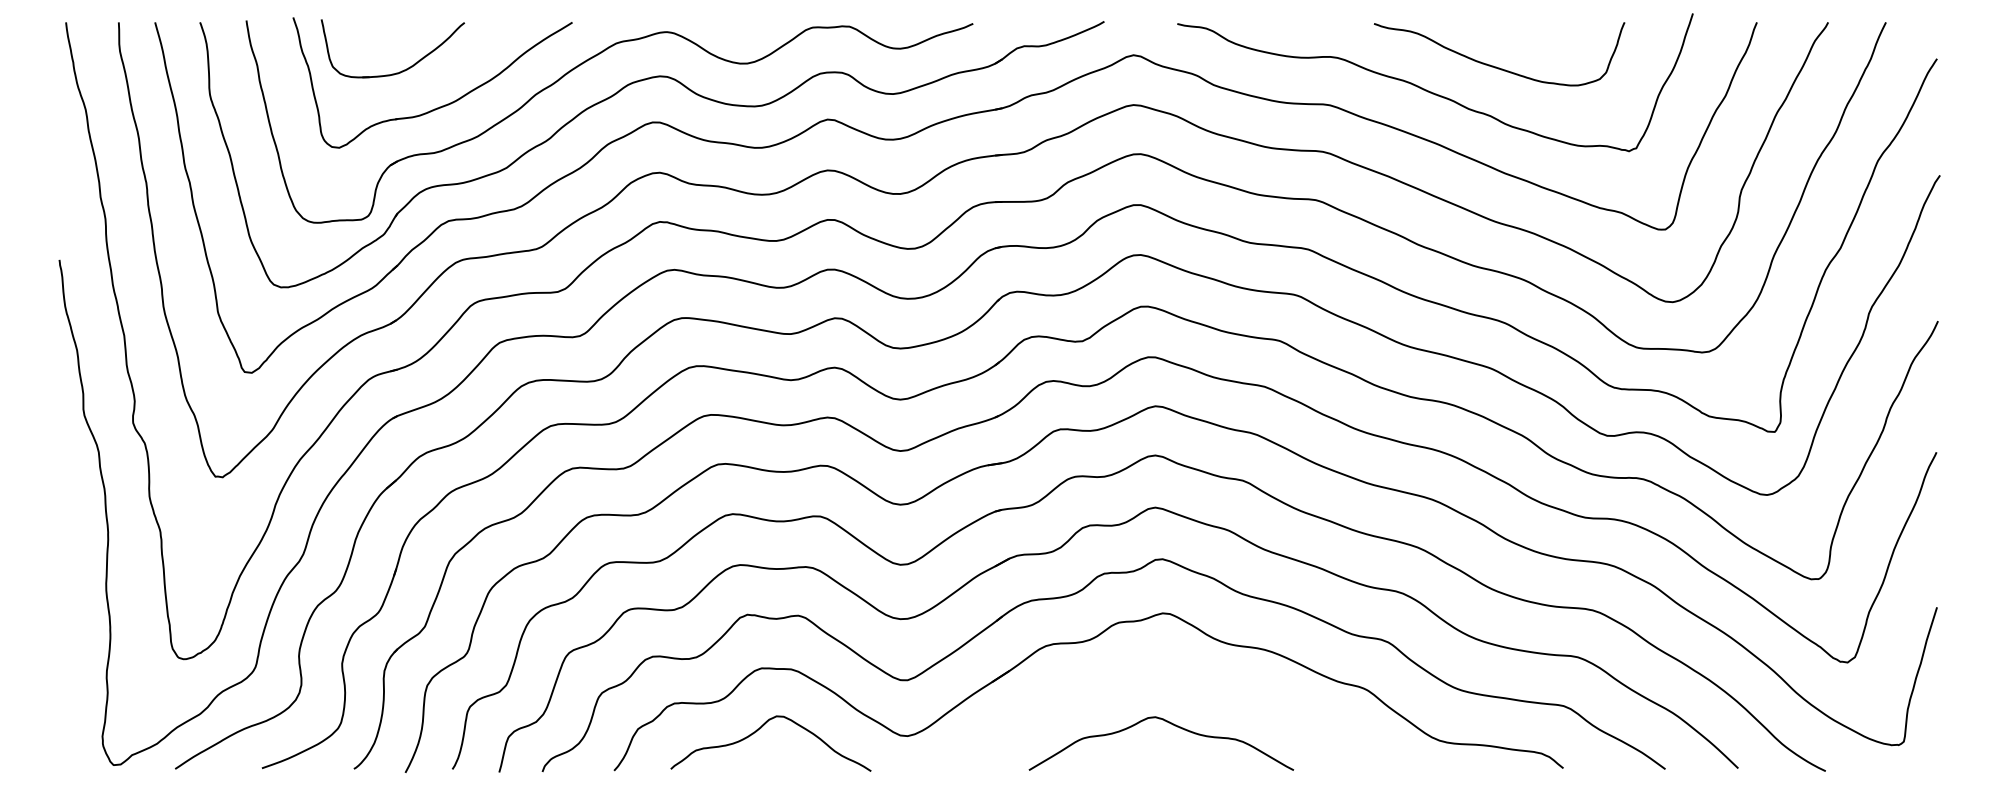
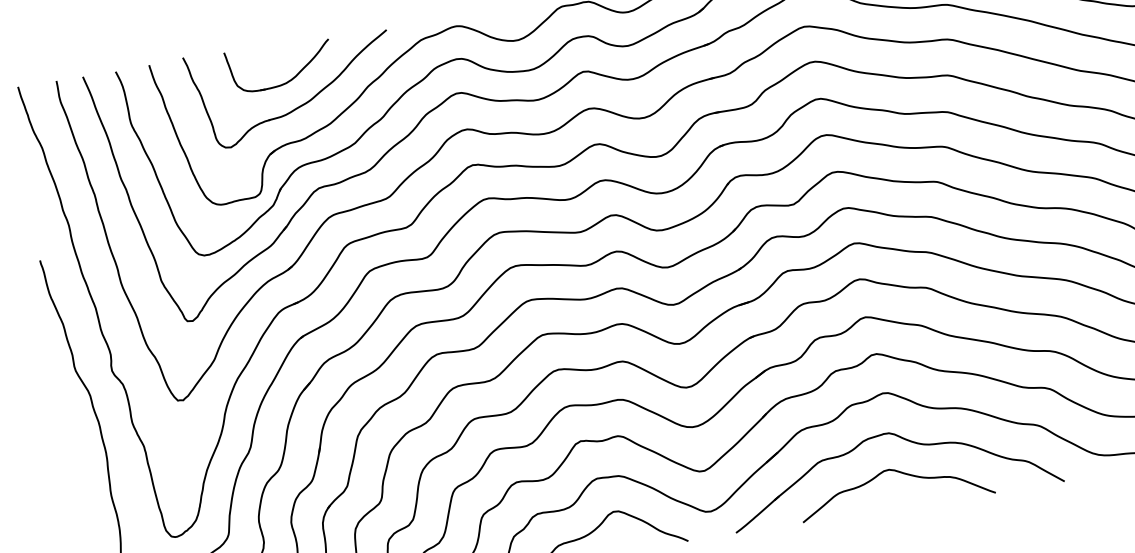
part: (401, 70) -> (288, 80), moved
part: (1182, 680) -> (904, 440), added

